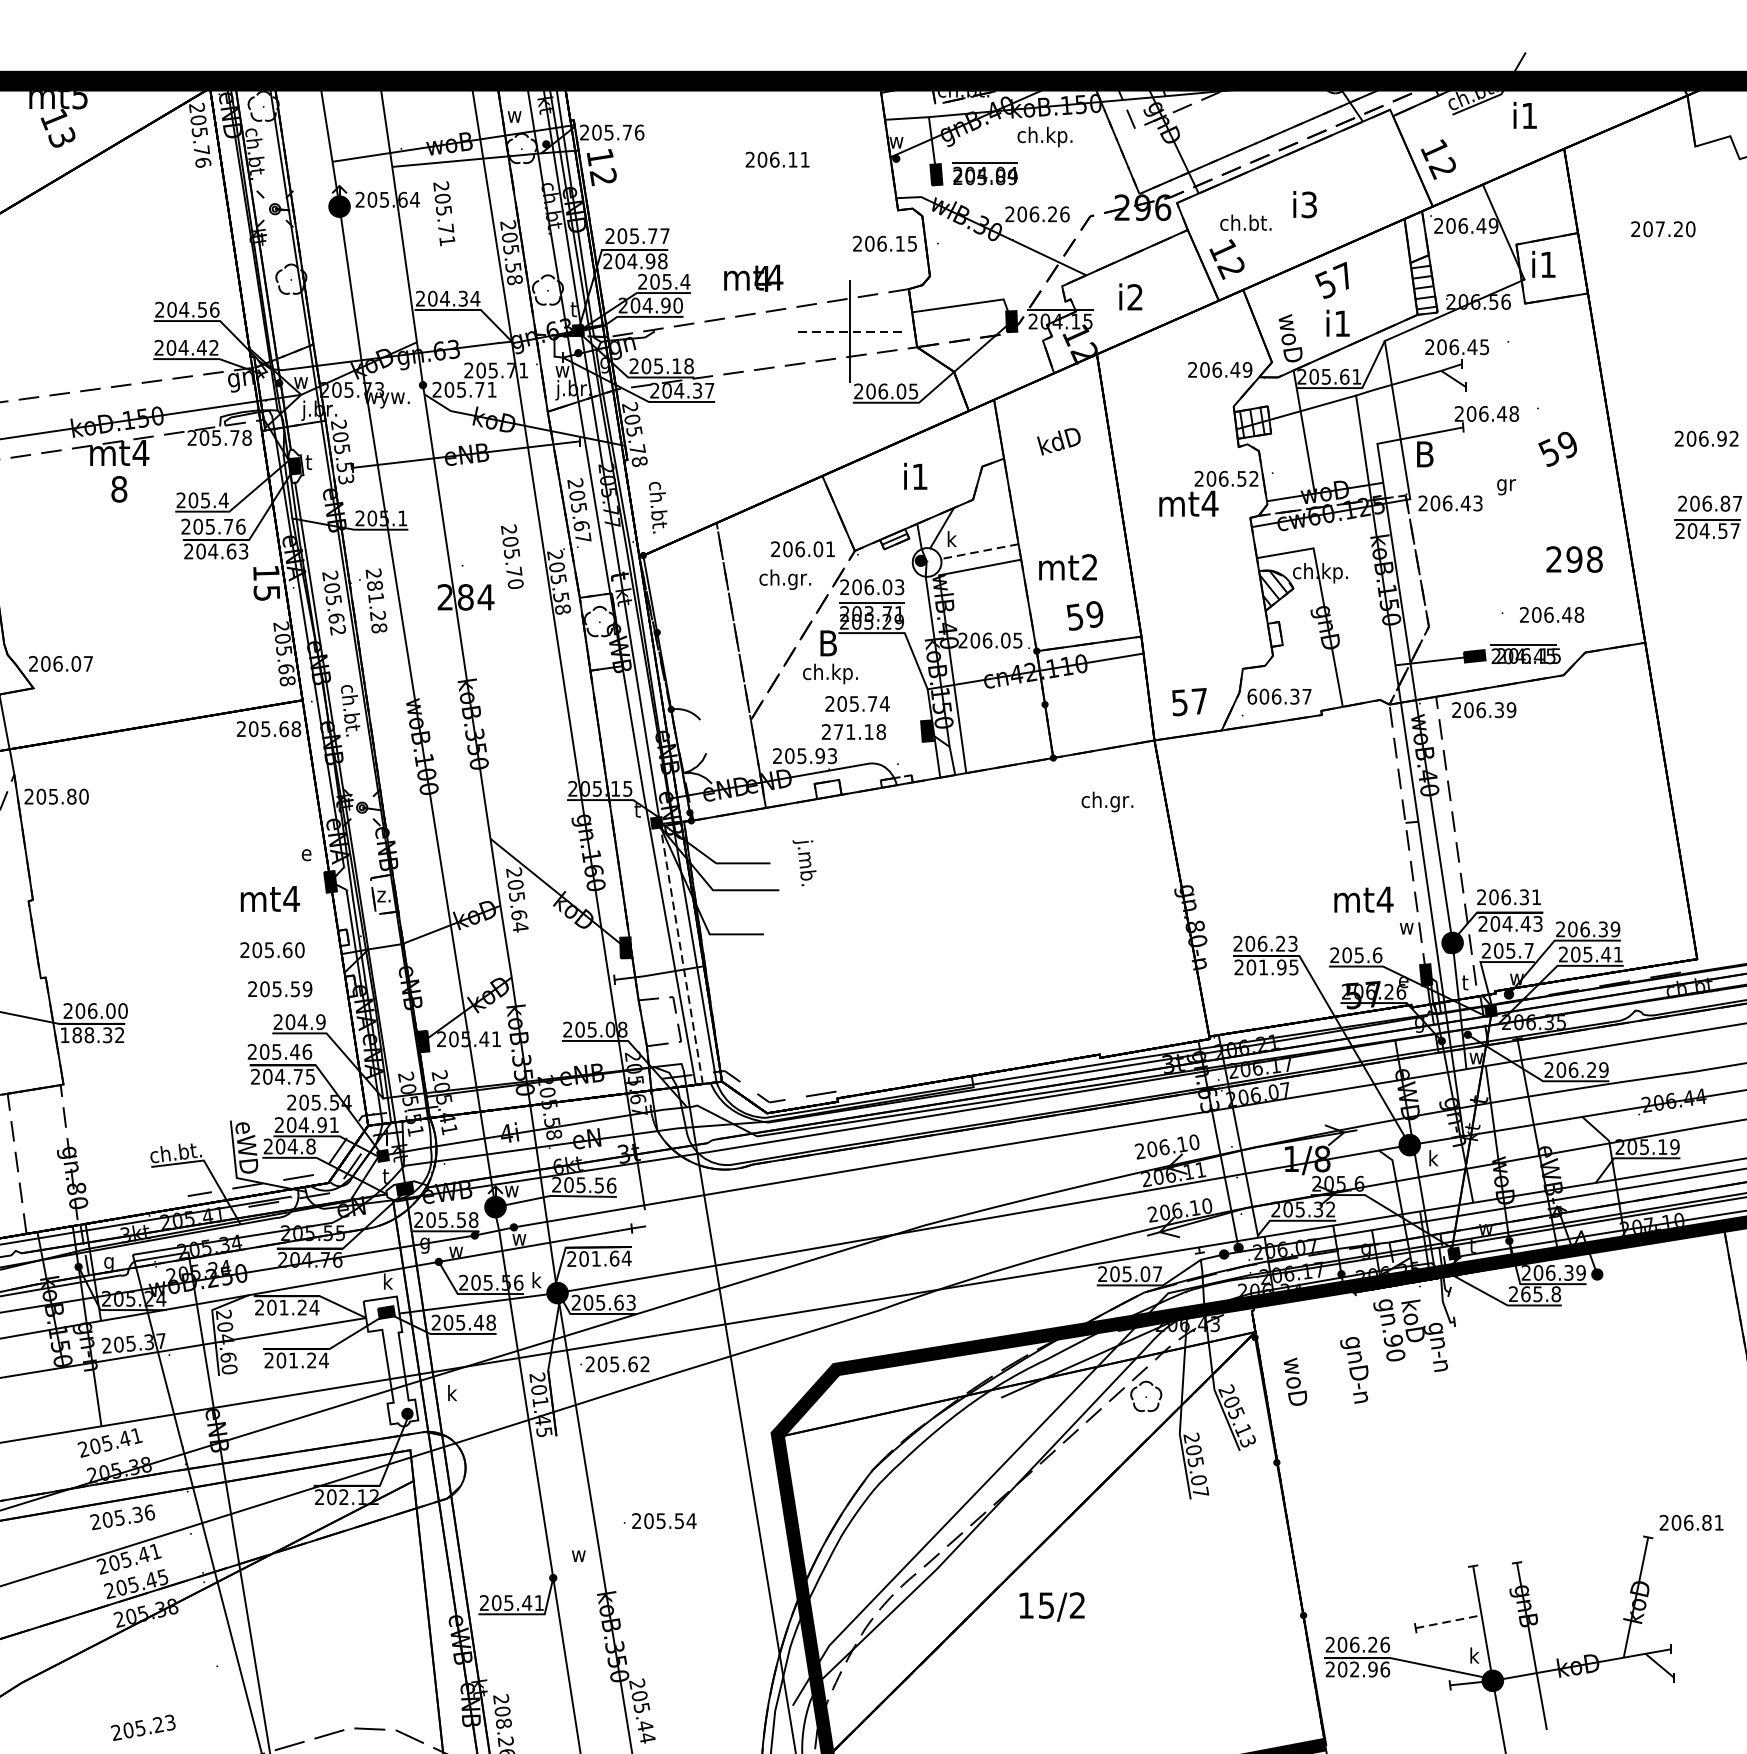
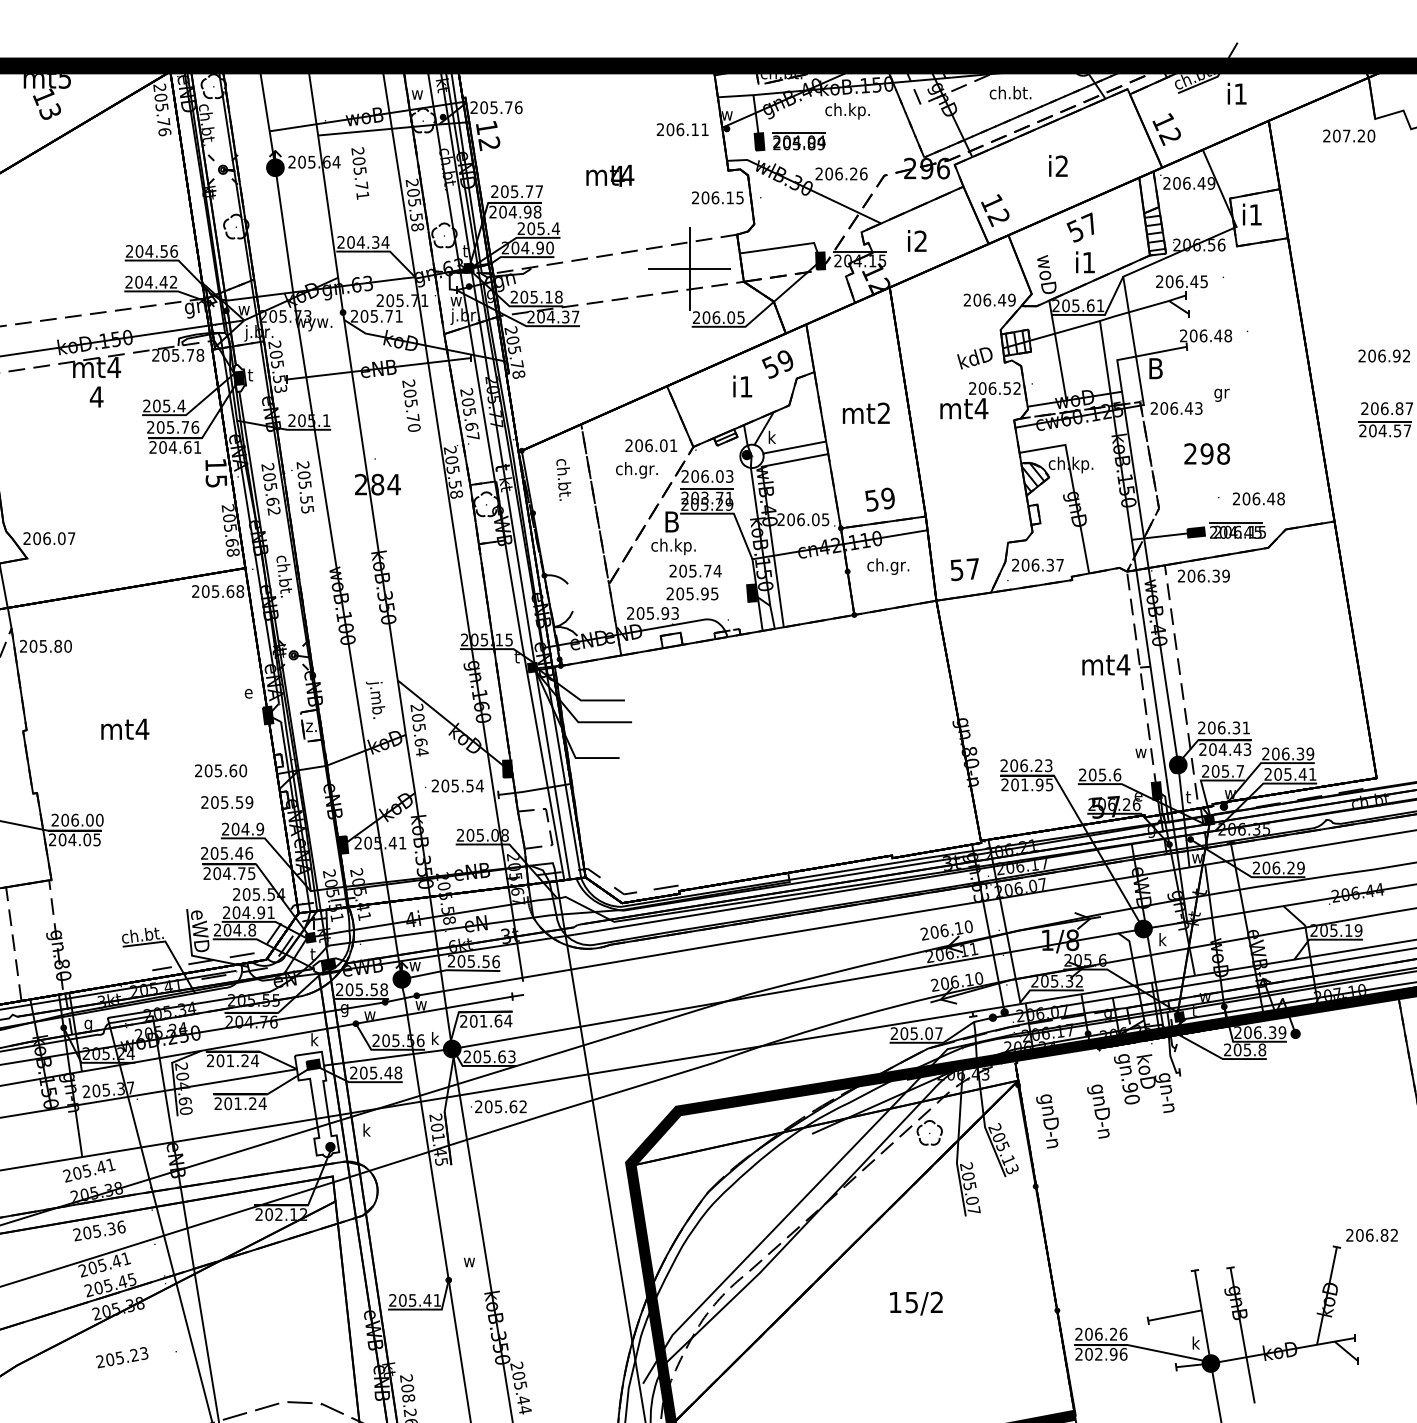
text: (777, 159) -> (682, 129), moved
text: (1308, 205) -> (1061, 166), i3 -> i2
text: (1245, 222) -> (1010, 92), moved
text: (1663, 228) -> (1349, 135), moved
text: (753, 277) -> (610, 175), moved
line: (850, 332) -> (689, 269), dashed -> solid
text: (1058, 441) -> (974, 358), moved
text: (1557, 449) -> (777, 364), moved
text: (119, 488) -> (96, 396), 8 -> 4
text: (657, 507) -> (563, 479), moved
text: (243, 551) -> (197, 447), 204.63 -> 204.61
line: (979, 551) -> (794, 447), dashed -> solid
text: (512, 556) -> (411, 405), moved
text: (1574, 558) -> (1207, 453), moved
text: (1067, 566) -> (865, 412), moved
text: (376, 607) -> (305, 492), 281.28 -> 205.55
text: (1251, 695) -> (1015, 564), 606.37 -> 206.37
text: (859, 731) -> (697, 593), 271.18 -> 205.95
text: (1107, 801) -> (888, 566), moved
text: (804, 862) -> (375, 699), moved
text: (270, 897) -> (125, 728), moved
text: (1364, 899) -> (1106, 664), moved
line: (681, 954) -> (552, 774), dashed -> solid
text: (91, 1034) -> (74, 839), 188.32 -> 204.05
text: (1525, 1293) -> (1237, 1049), 265.8 -> 205.8
text: (1292, 1382) -> (1048, 1121), woD -> gnD-n
text: (660, 1520) -> (454, 785), moved
text: (1717, 1522) -> (1393, 1235), 206.81 -> 206.82
text: (1052, 1606) -> (916, 1303), moved
line: (1447, 1621) -> (1174, 1315), dashed -> solid
text: (143, 1727) -> (122, 1357), moved

